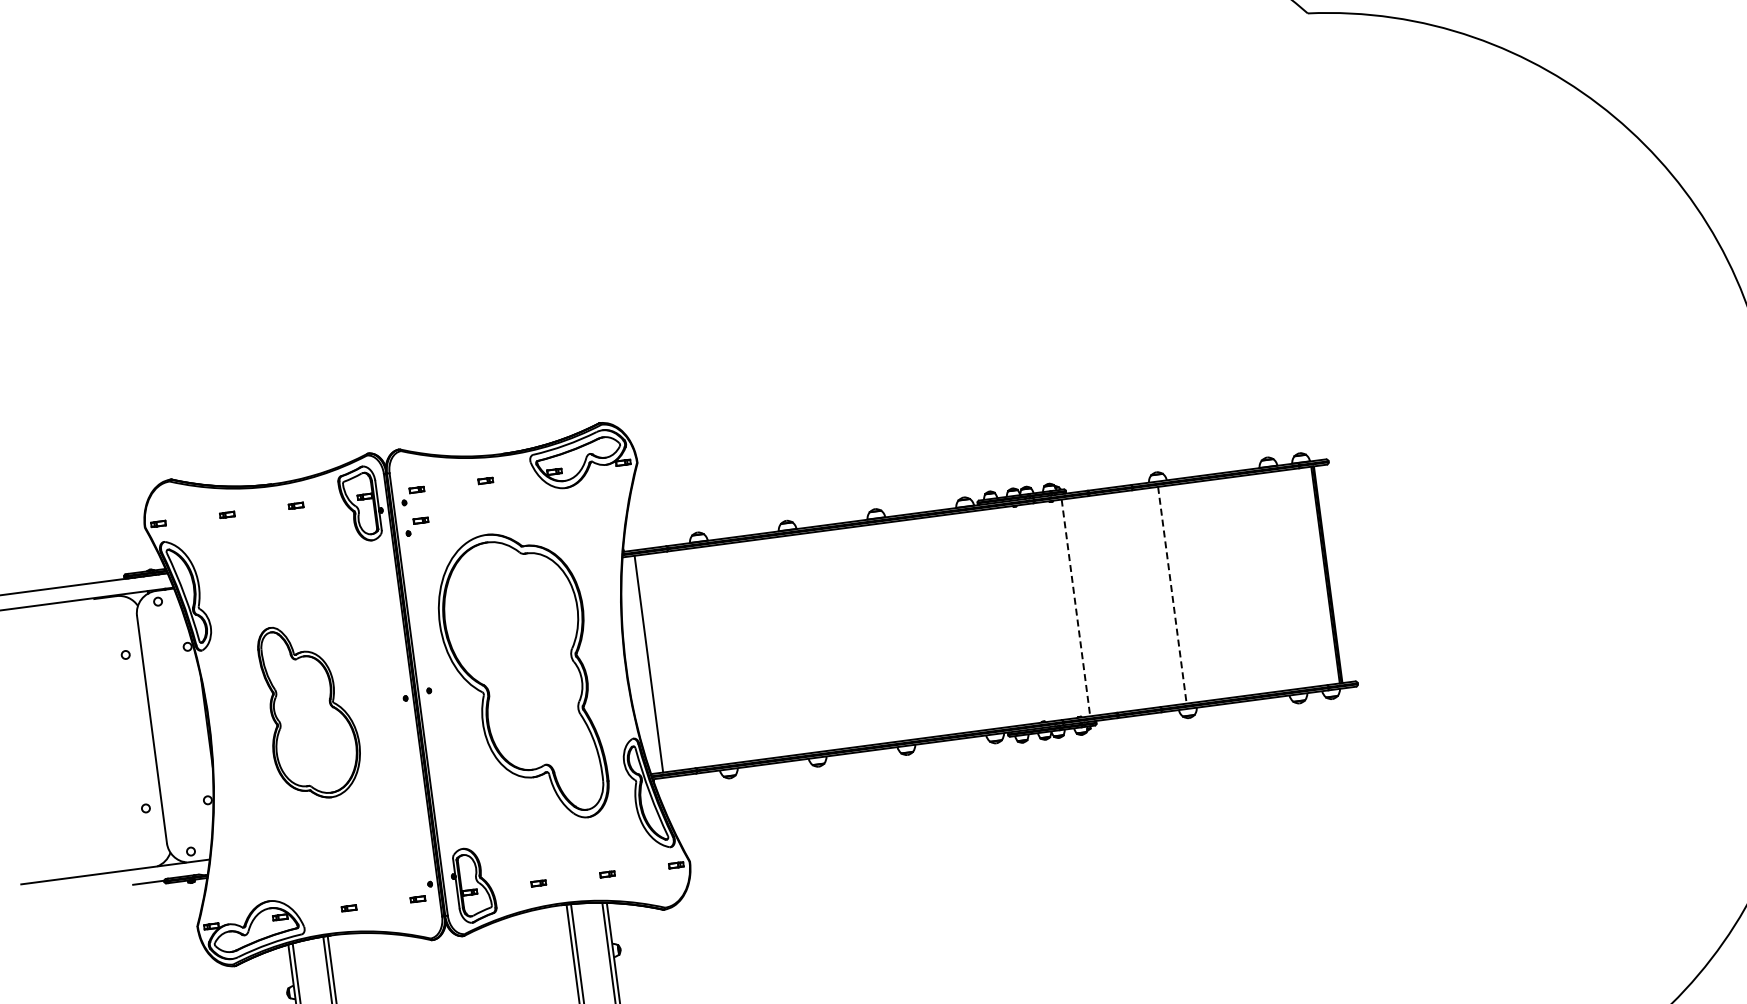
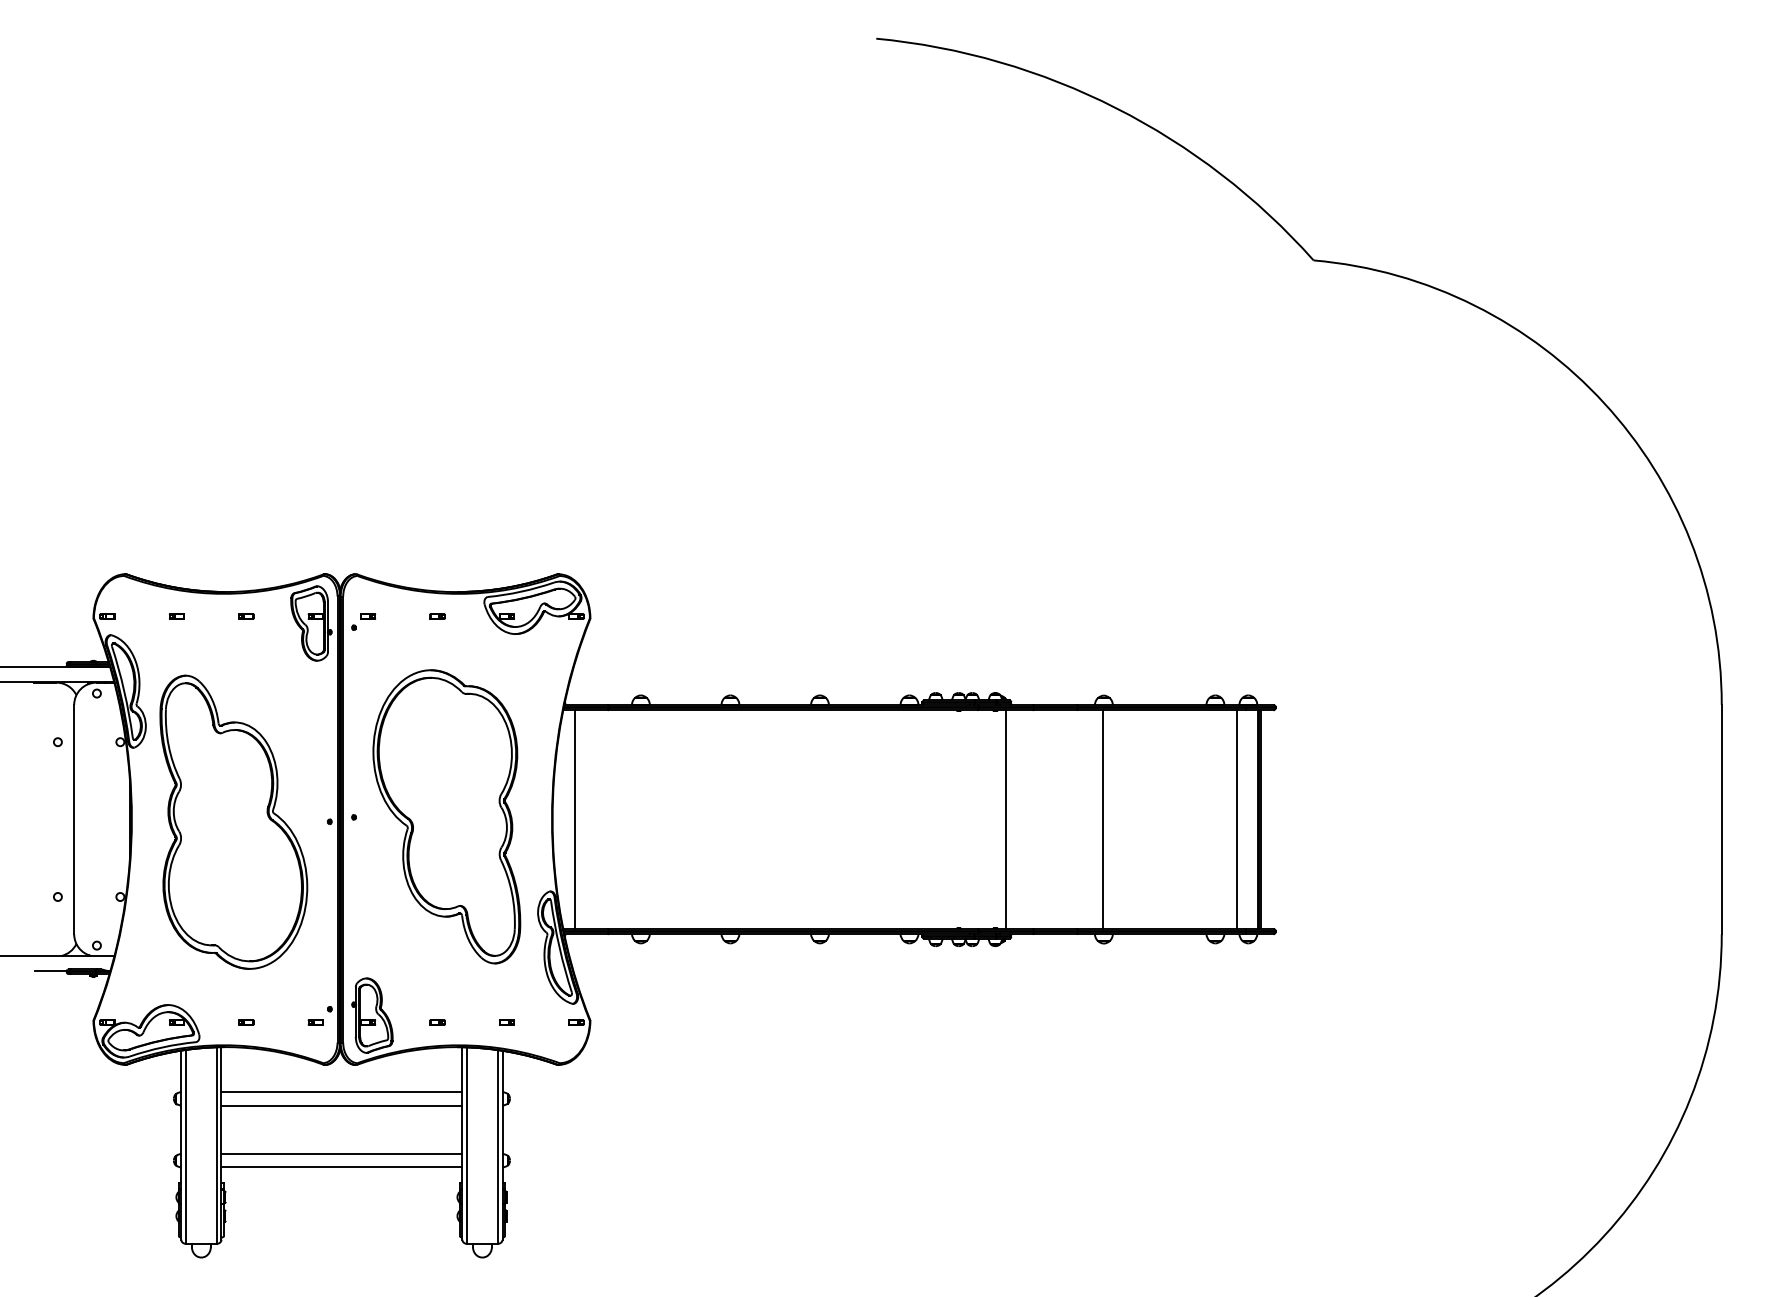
part: (417, 526) -> (363, 652), removed
line: (1304, 577) -> (1236, 819), added
line: (1172, 596) -> (1103, 820), dashed -> solid
line: (1076, 608) -> (1006, 820), dashed -> solid
part: (310, 710) -> (233, 821), size x1.67
line: (452, 965) -> (341, 1092), added
line: (454, 978) -> (341, 1105), added

